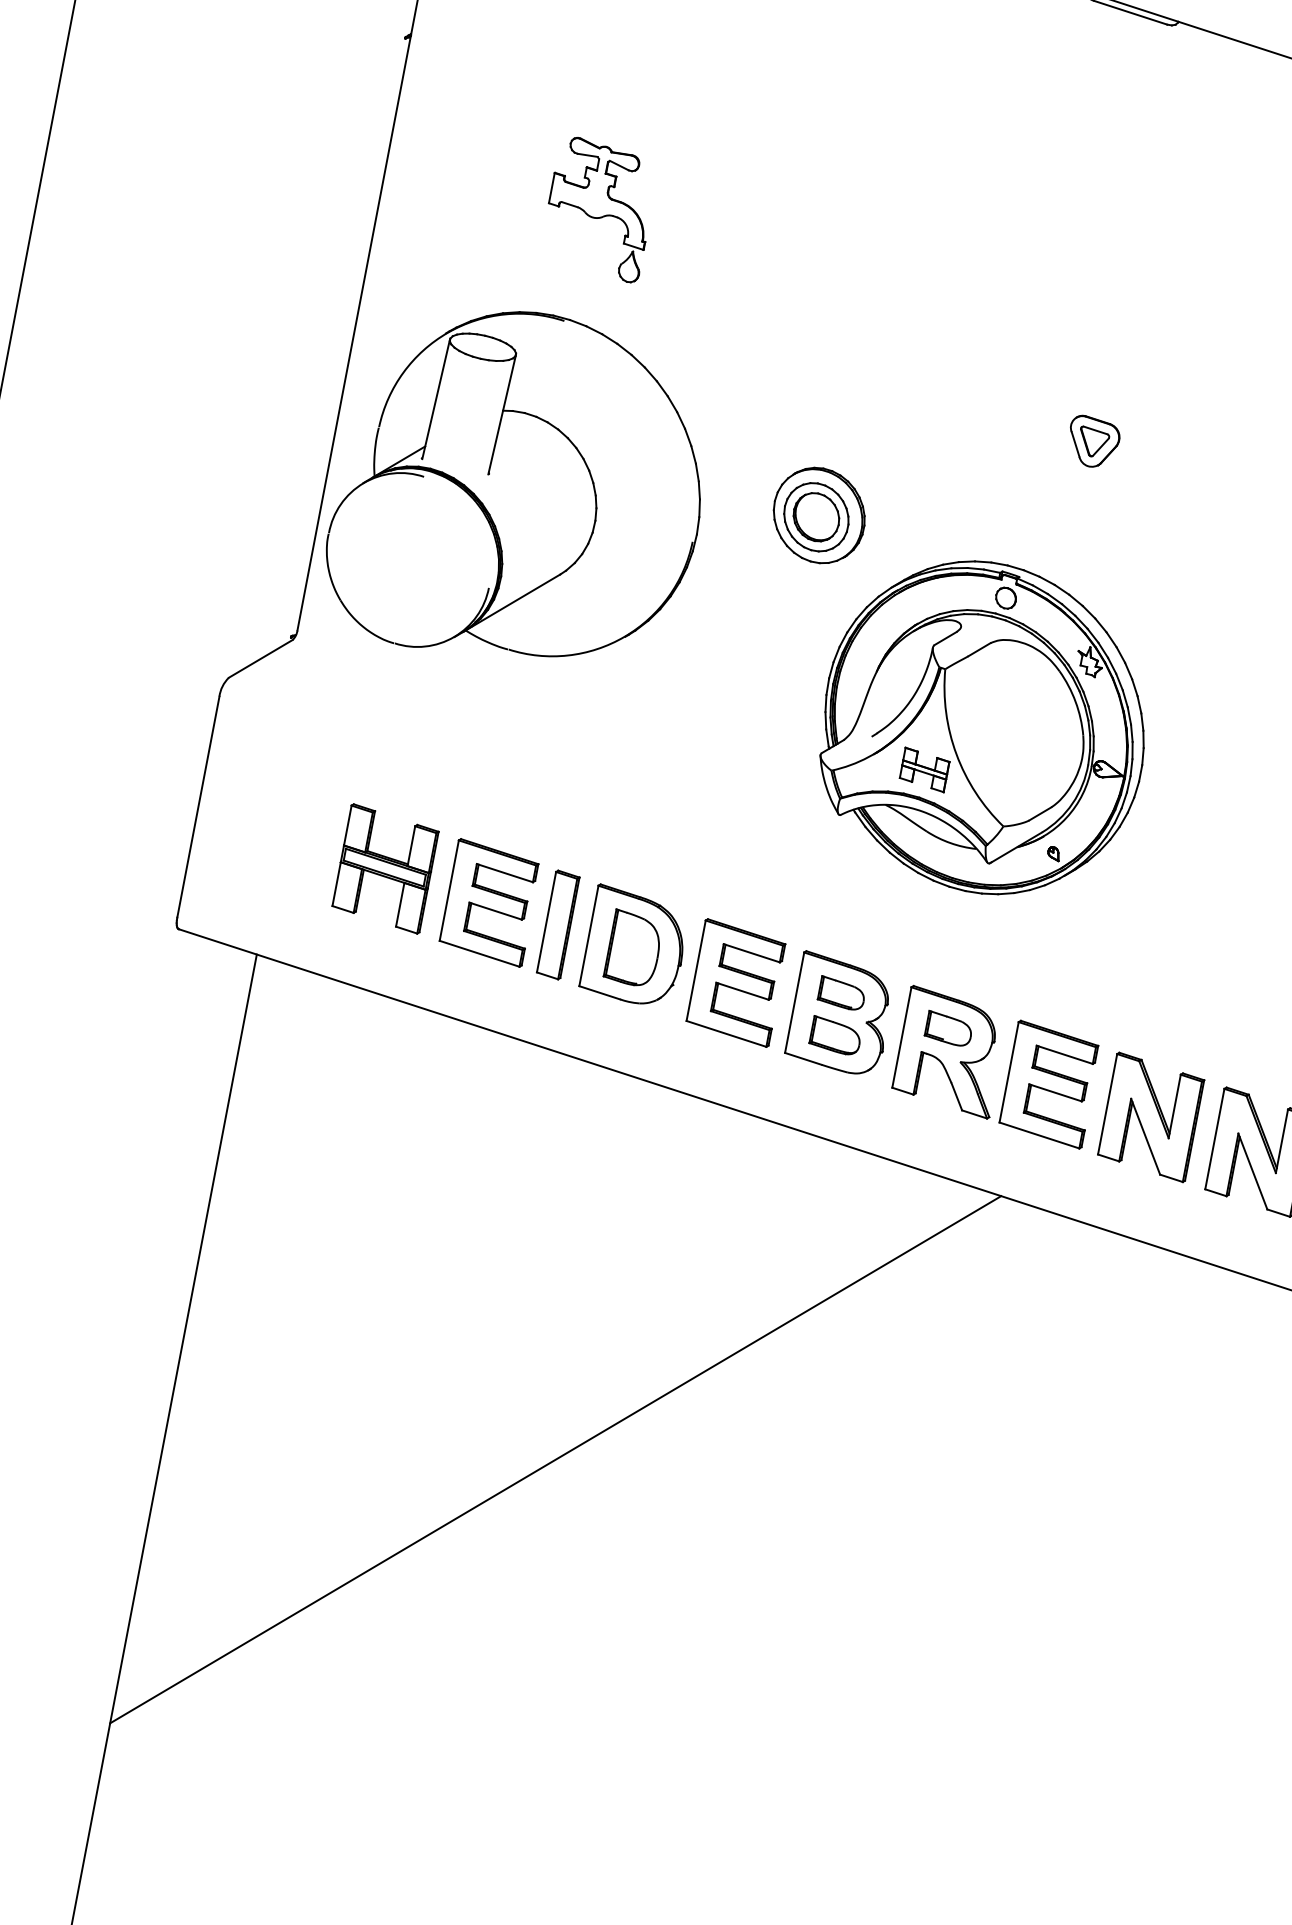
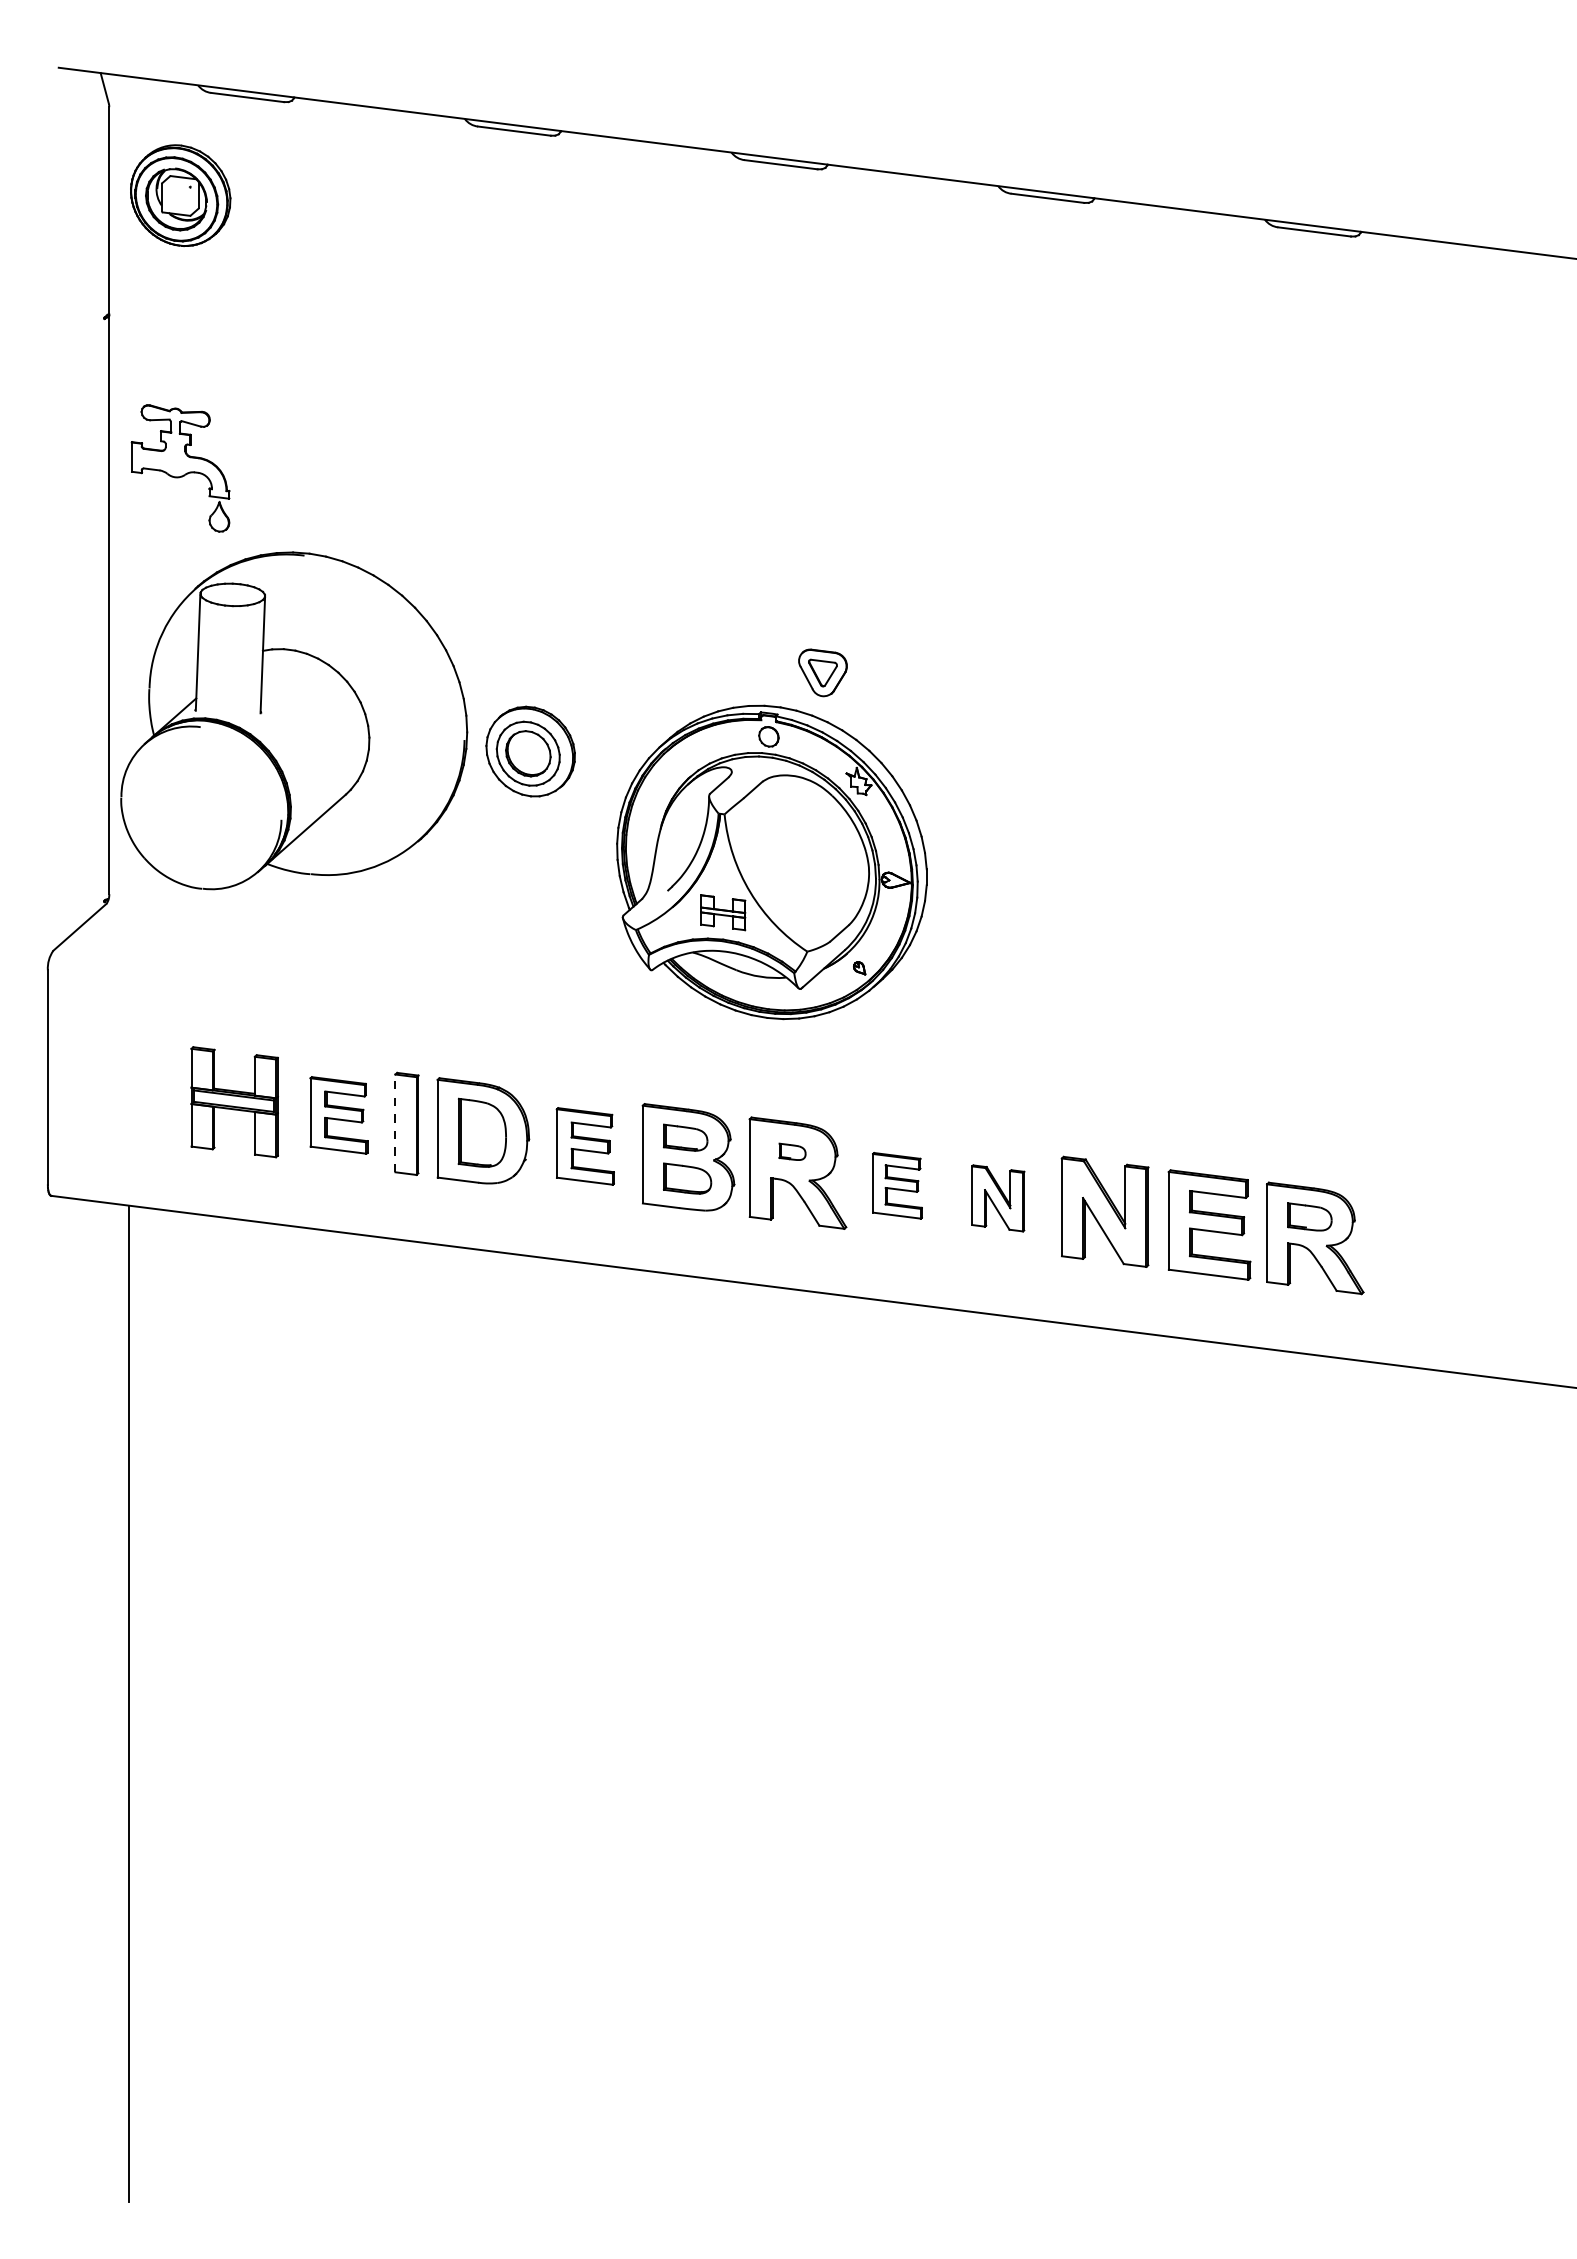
part: (599, 209) -> (180, 468), moved
part: (1092, 441) -> (822, 672), moved
part: (819, 515) -> (530, 751), moved
part: (489, 902) -> (338, 1115), size x0.7
line: (546, 922) -> (395, 1123), solid -> dashed
part: (737, 983) -> (585, 1146), size x0.7
part: (949, 1028) -> (792, 1151), size x0.6
part: (1050, 1084) -> (897, 1185), size x0.6
part: (1151, 1117) -> (998, 1198), size x0.6
line: (555, 1459) -> (500, 1626), removed

